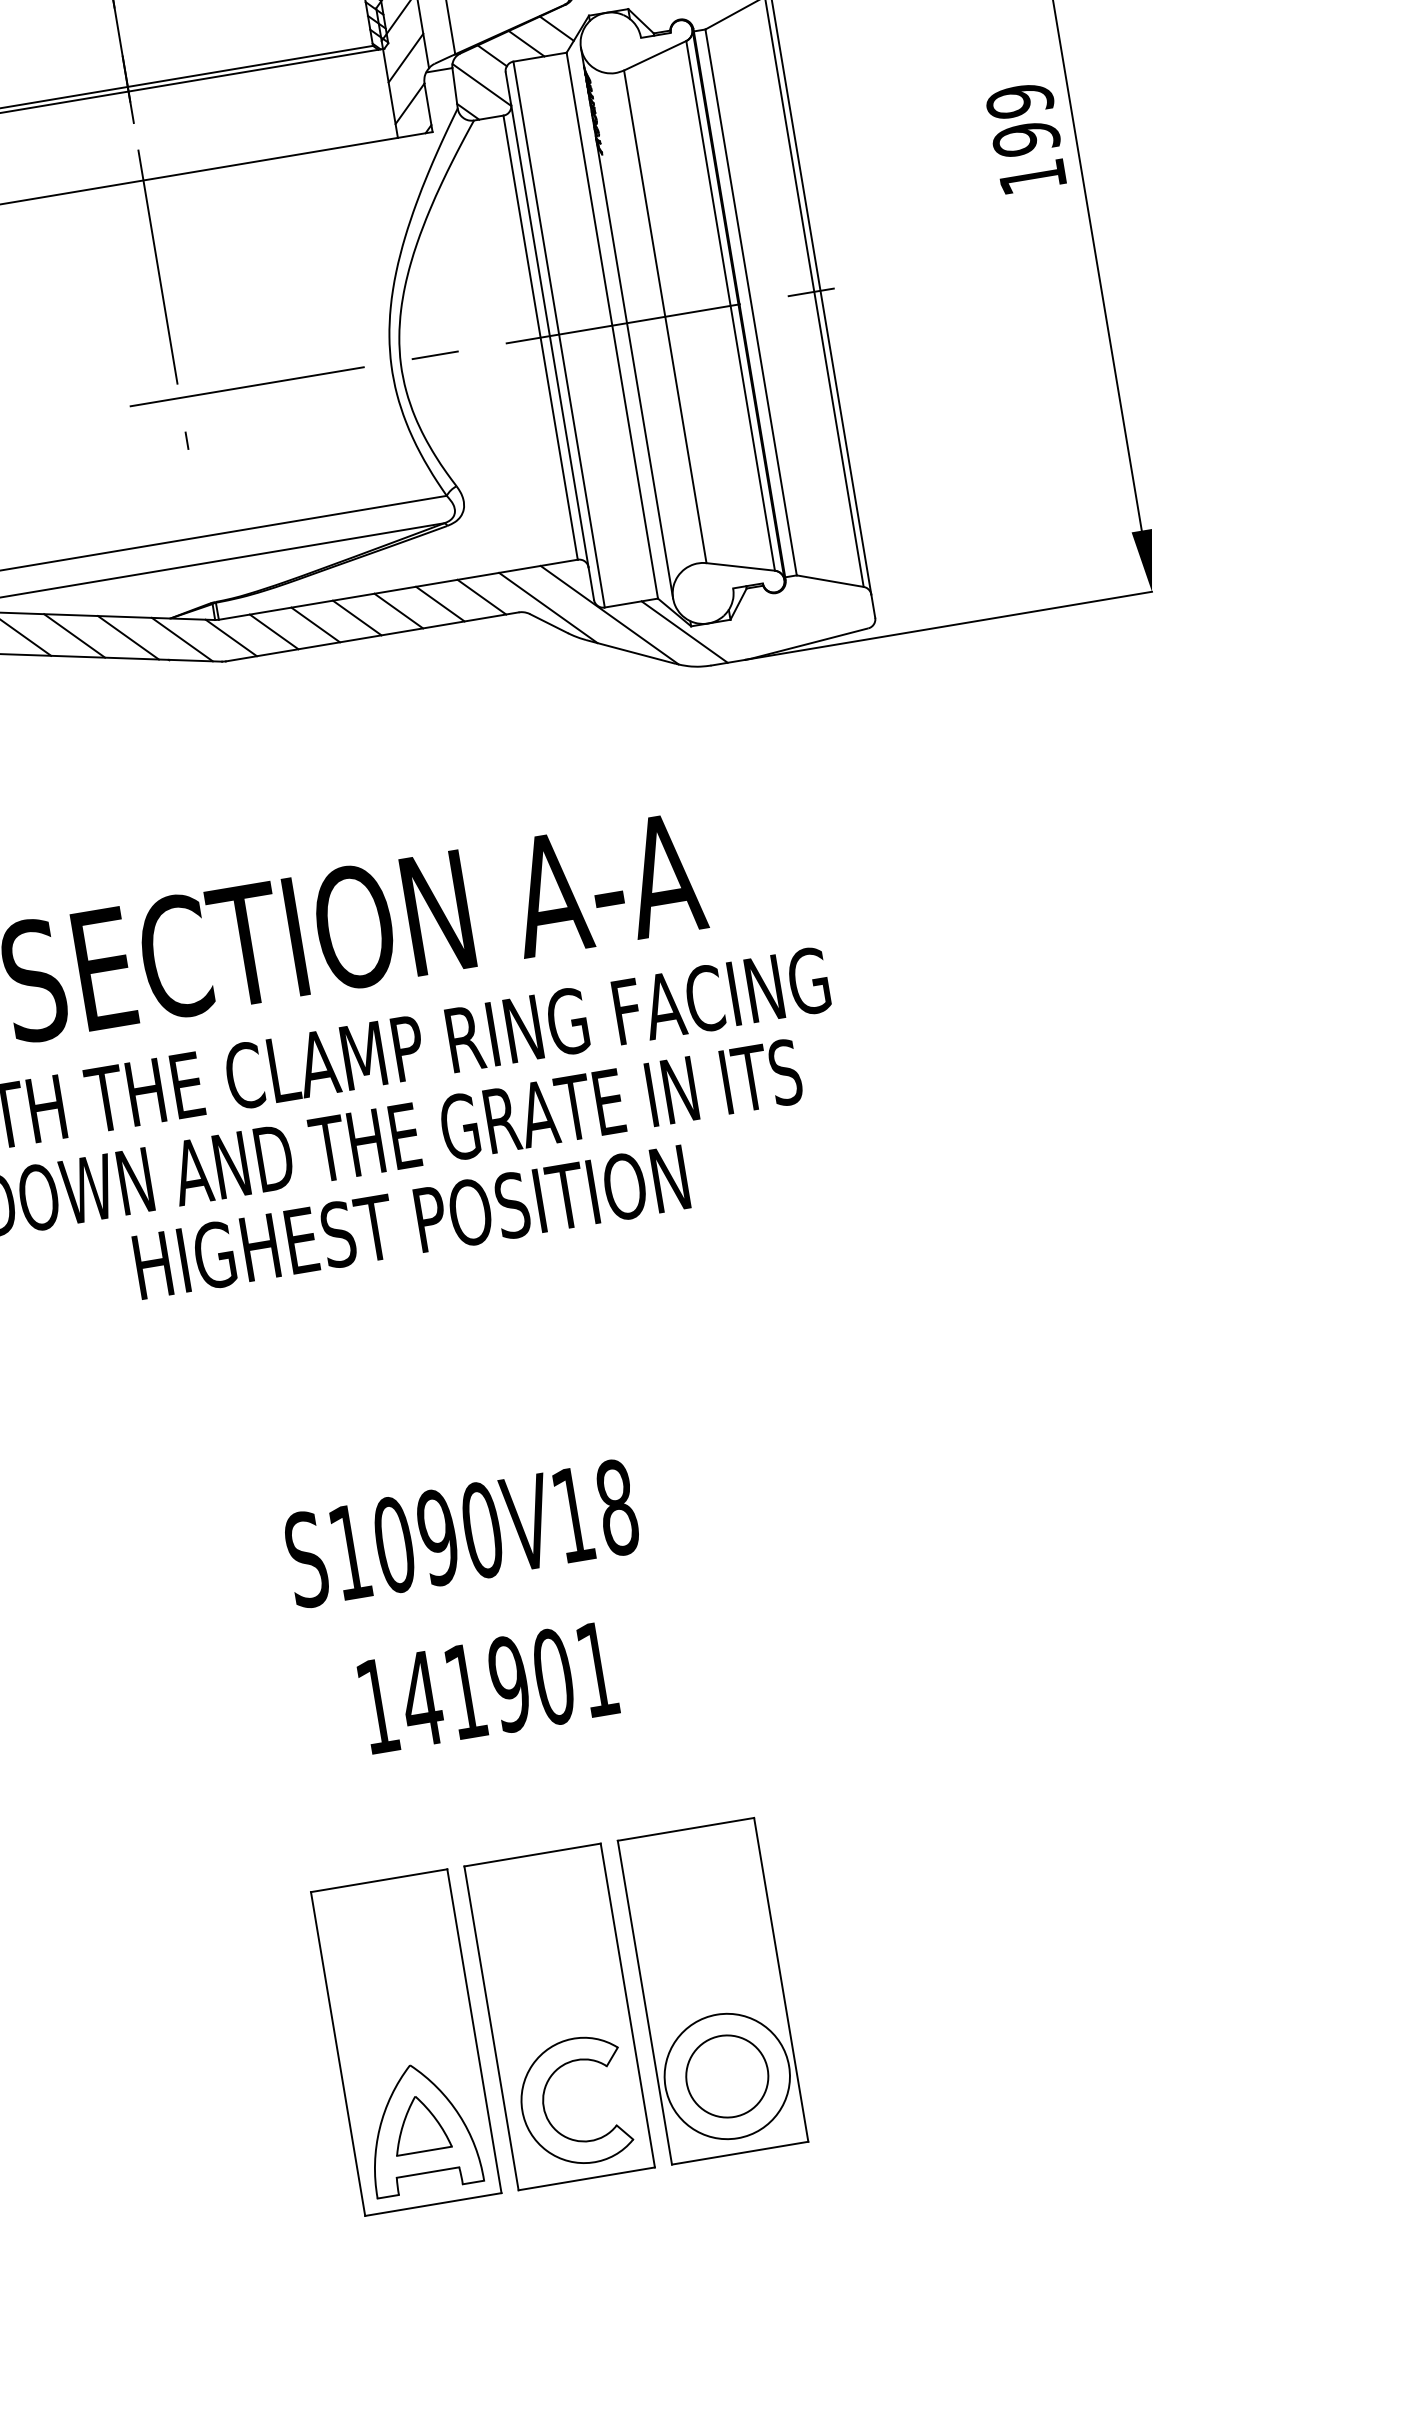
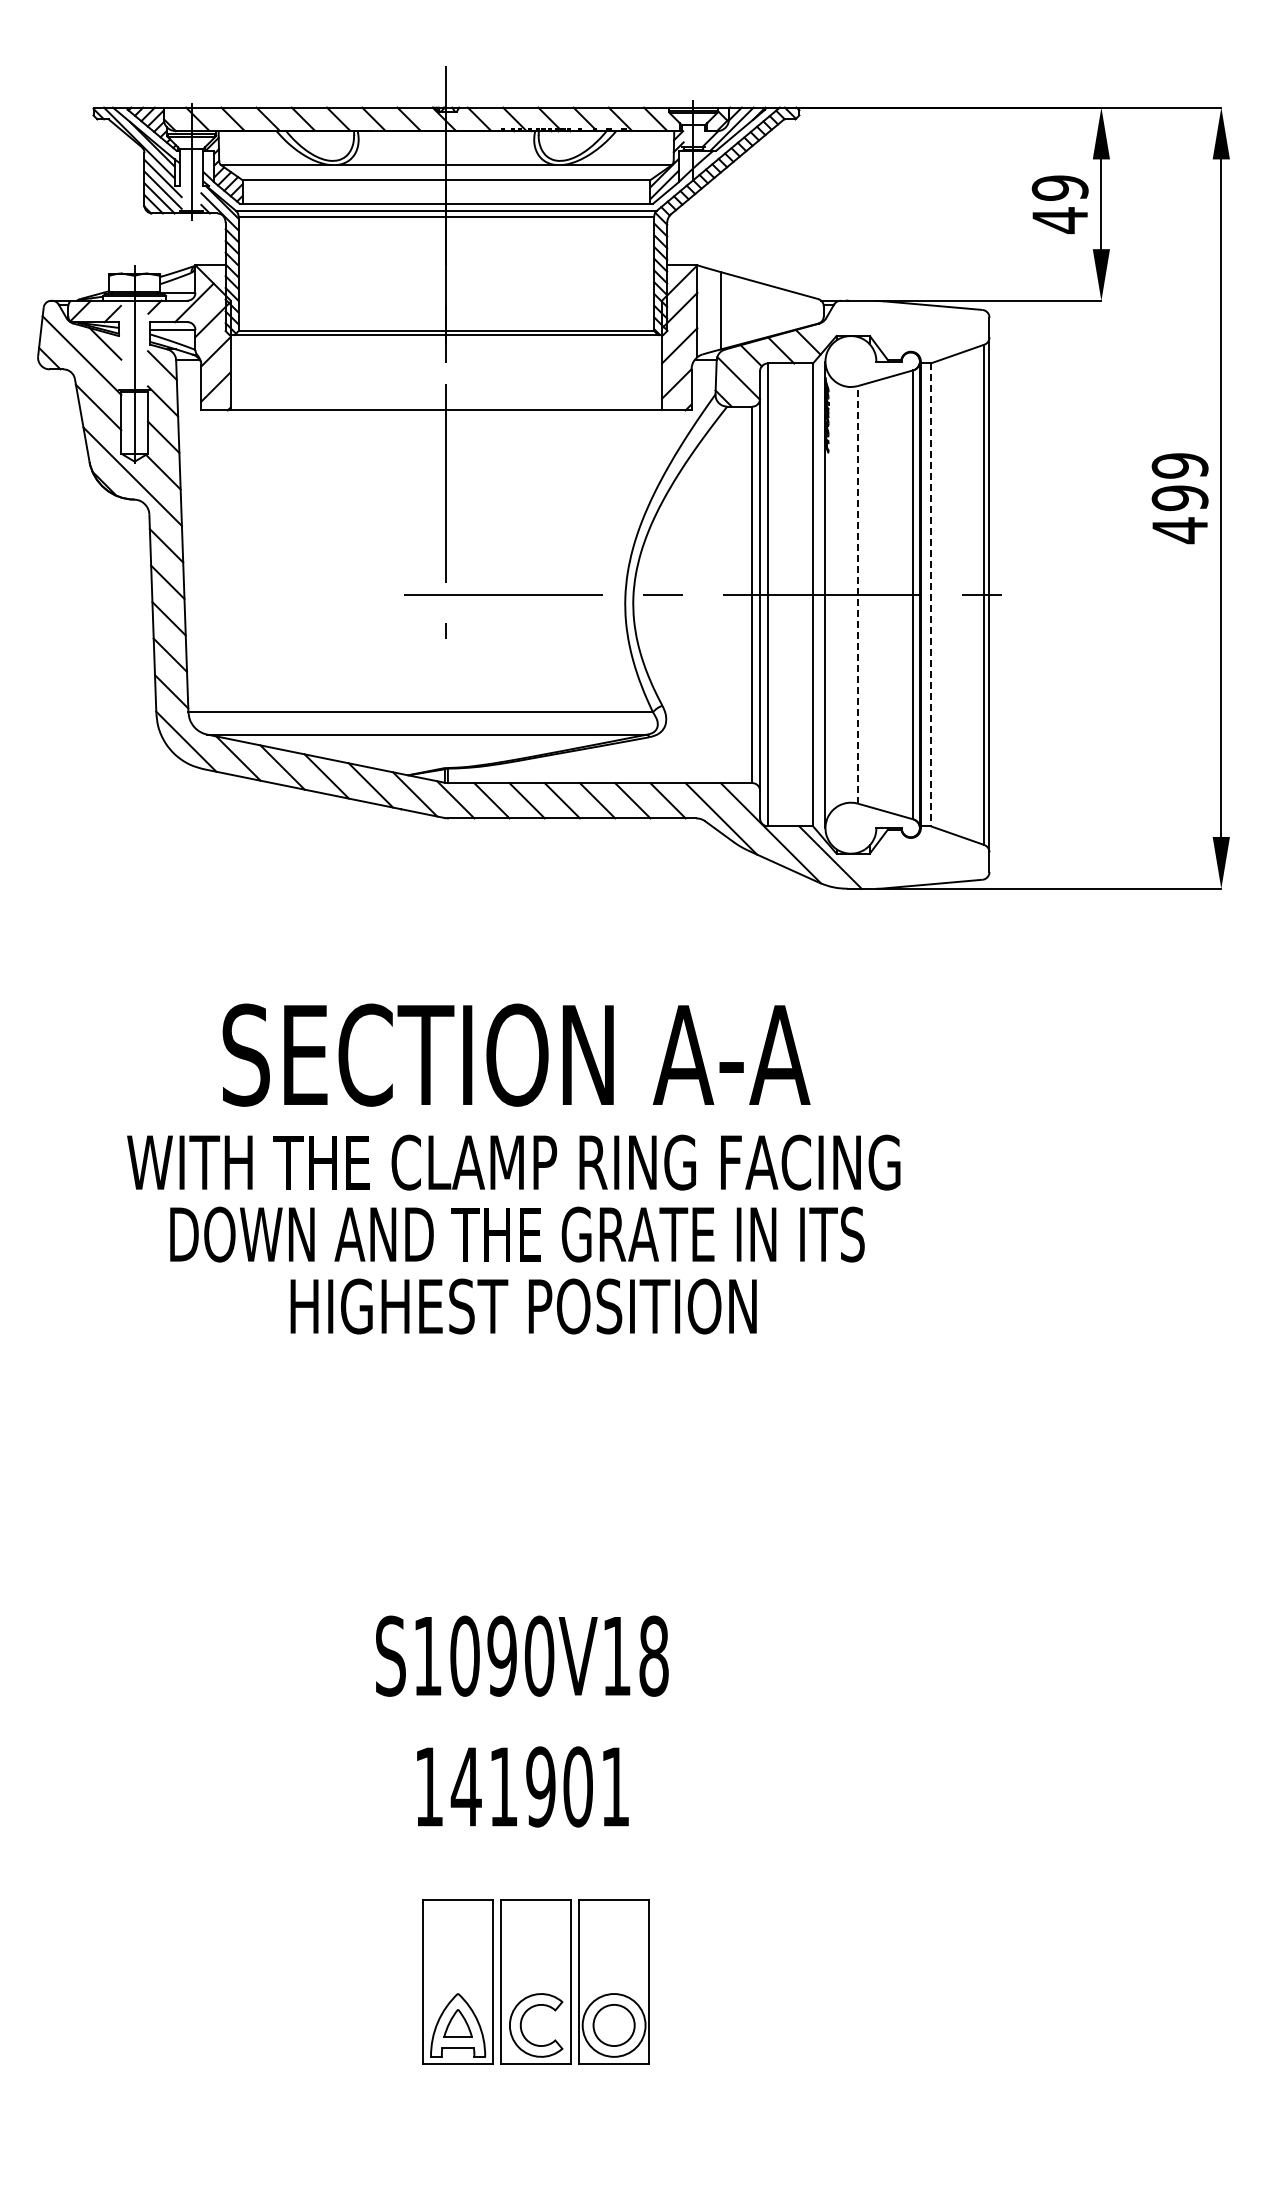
text: (1031, 177) -> (1179, 530), 199 -> 499
line: (751, 303) -> (930, 595), solid -> dashed
line: (664, 316) -> (857, 594), solid -> dashed
text: (475, 1610) -> (522, 1721), moved
part: (558, 2016) -> (535, 1981), size x0.6

